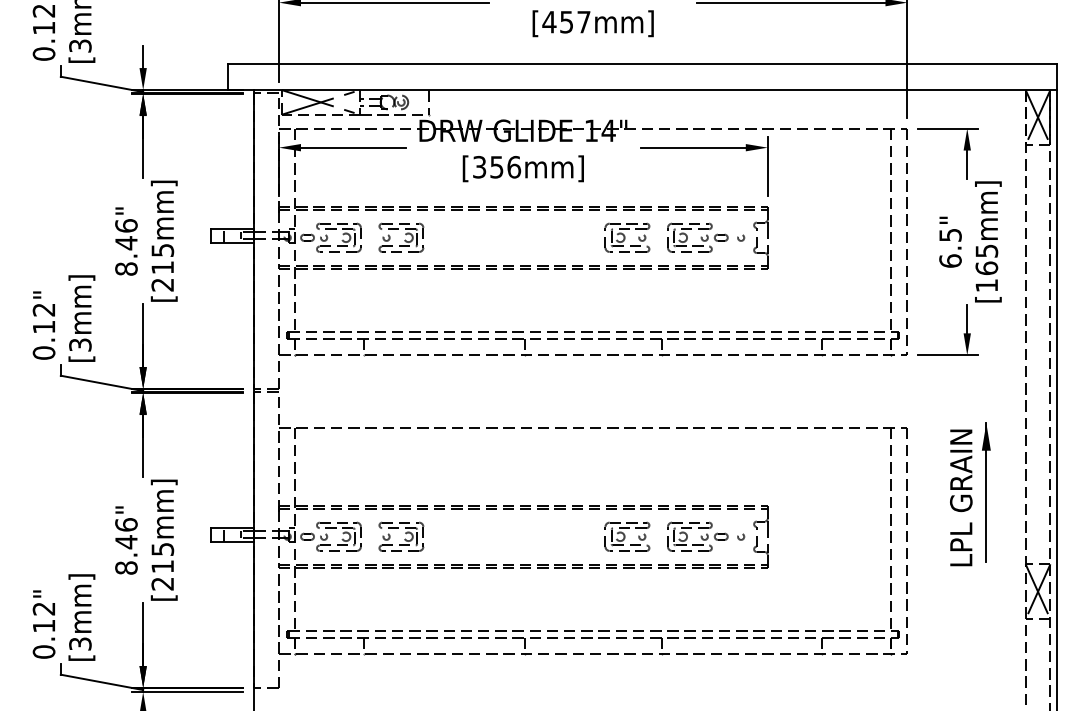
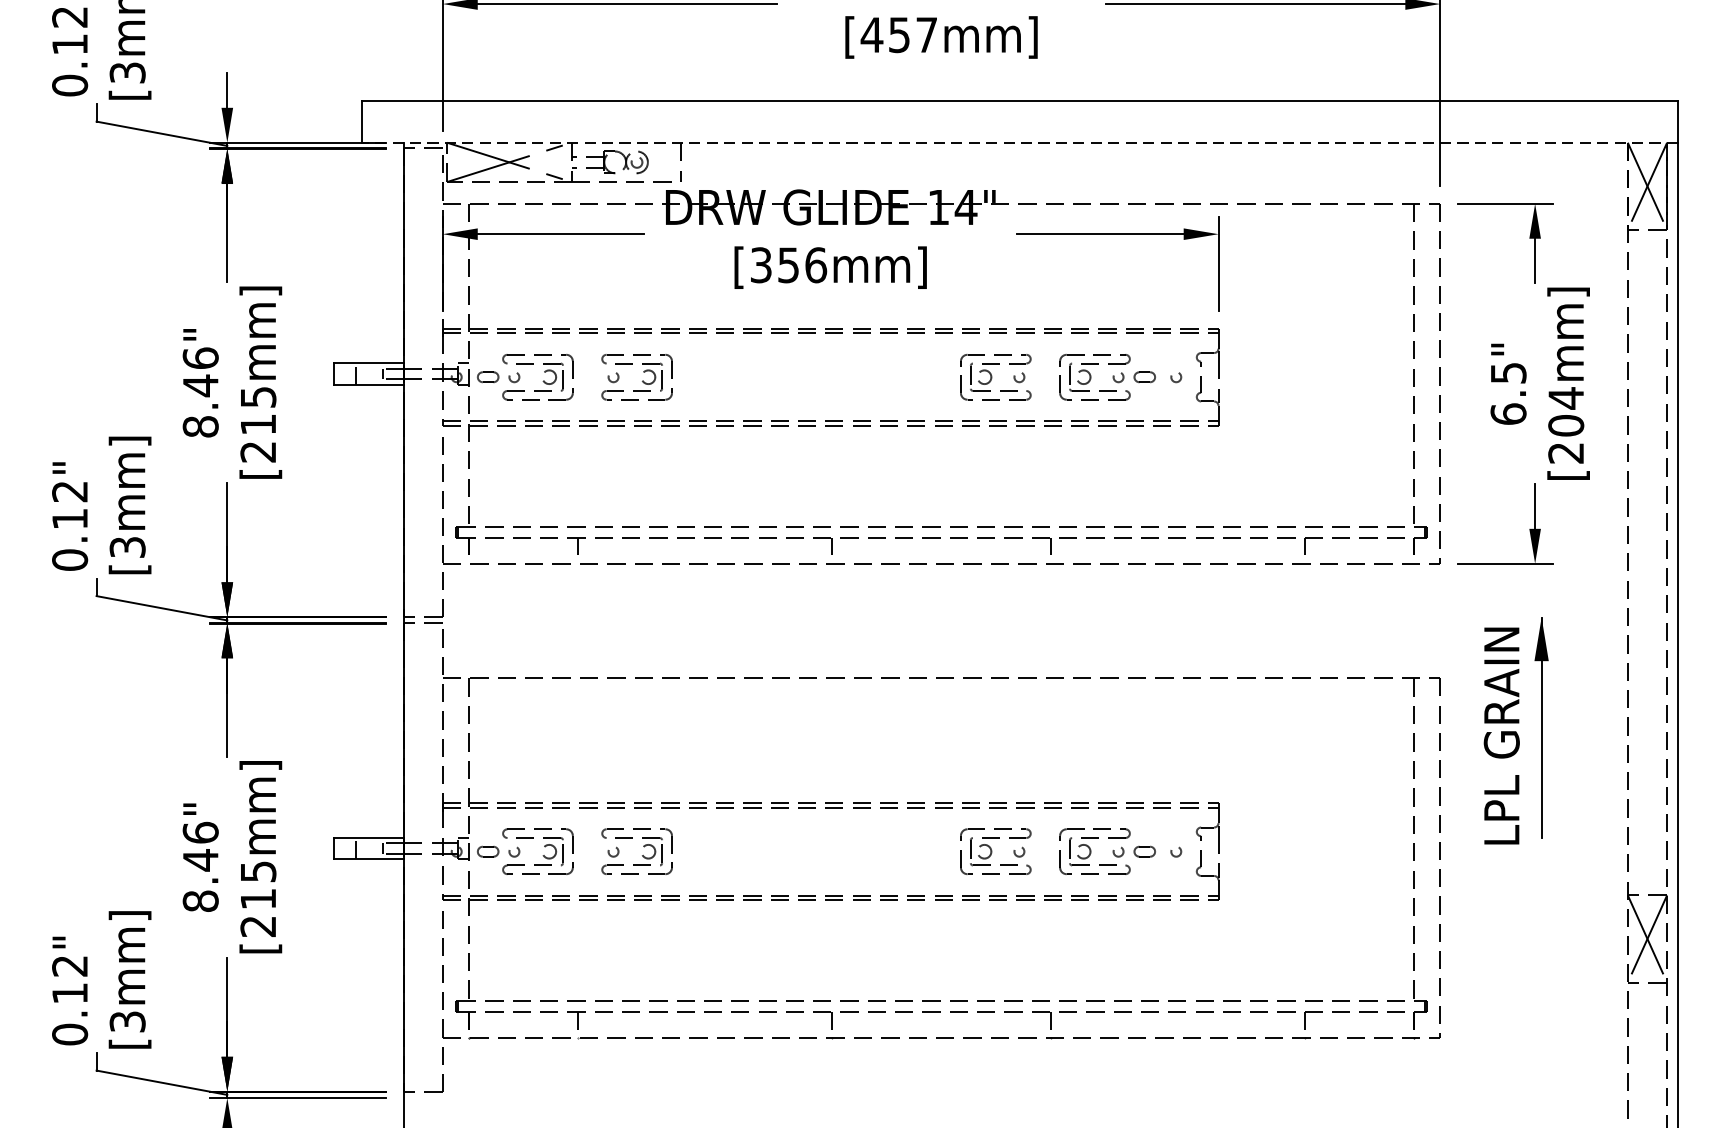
line: (642, 90) -> (1019, 143), solid -> dashed
text: (986, 268) -> (1565, 425), [165mm] -> [204mm]
part: (970, 494) -> (1516, 730), moved

